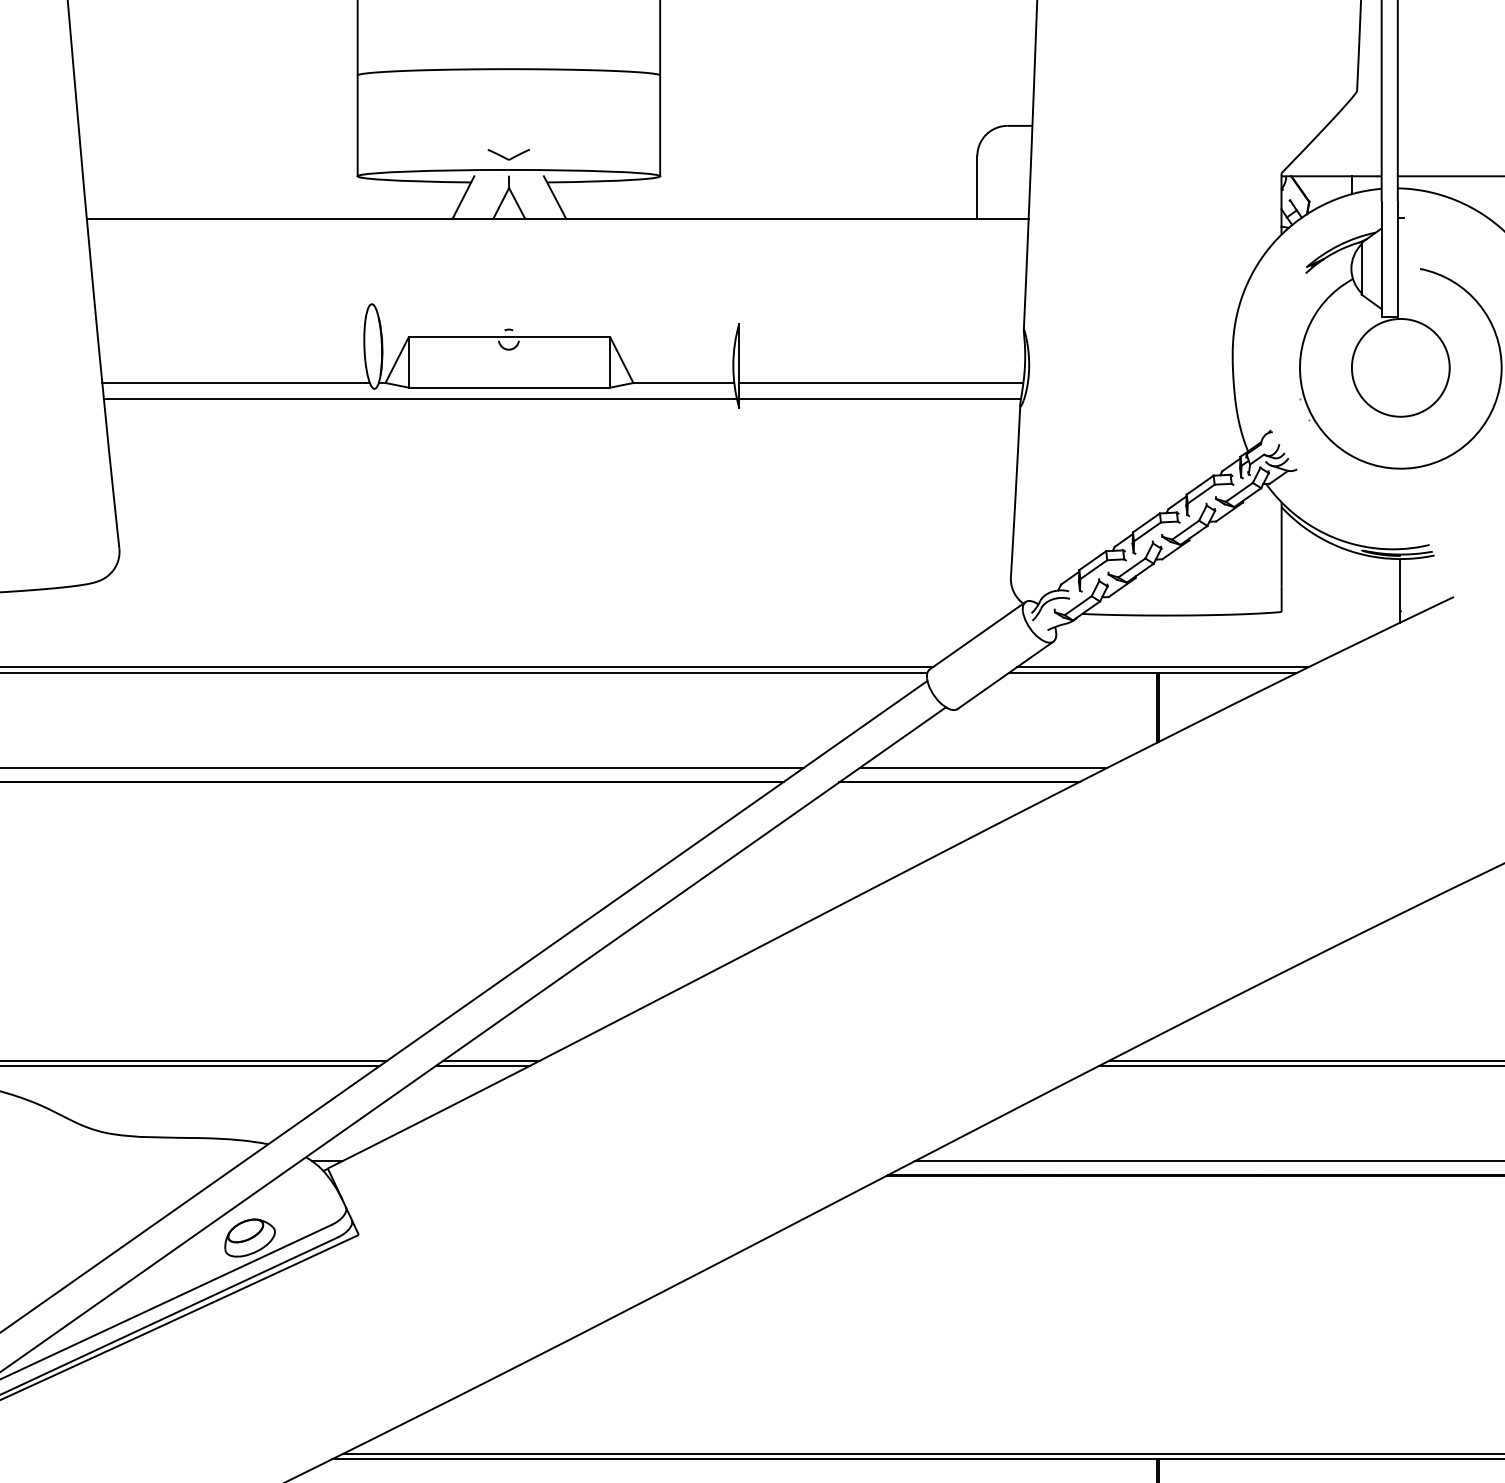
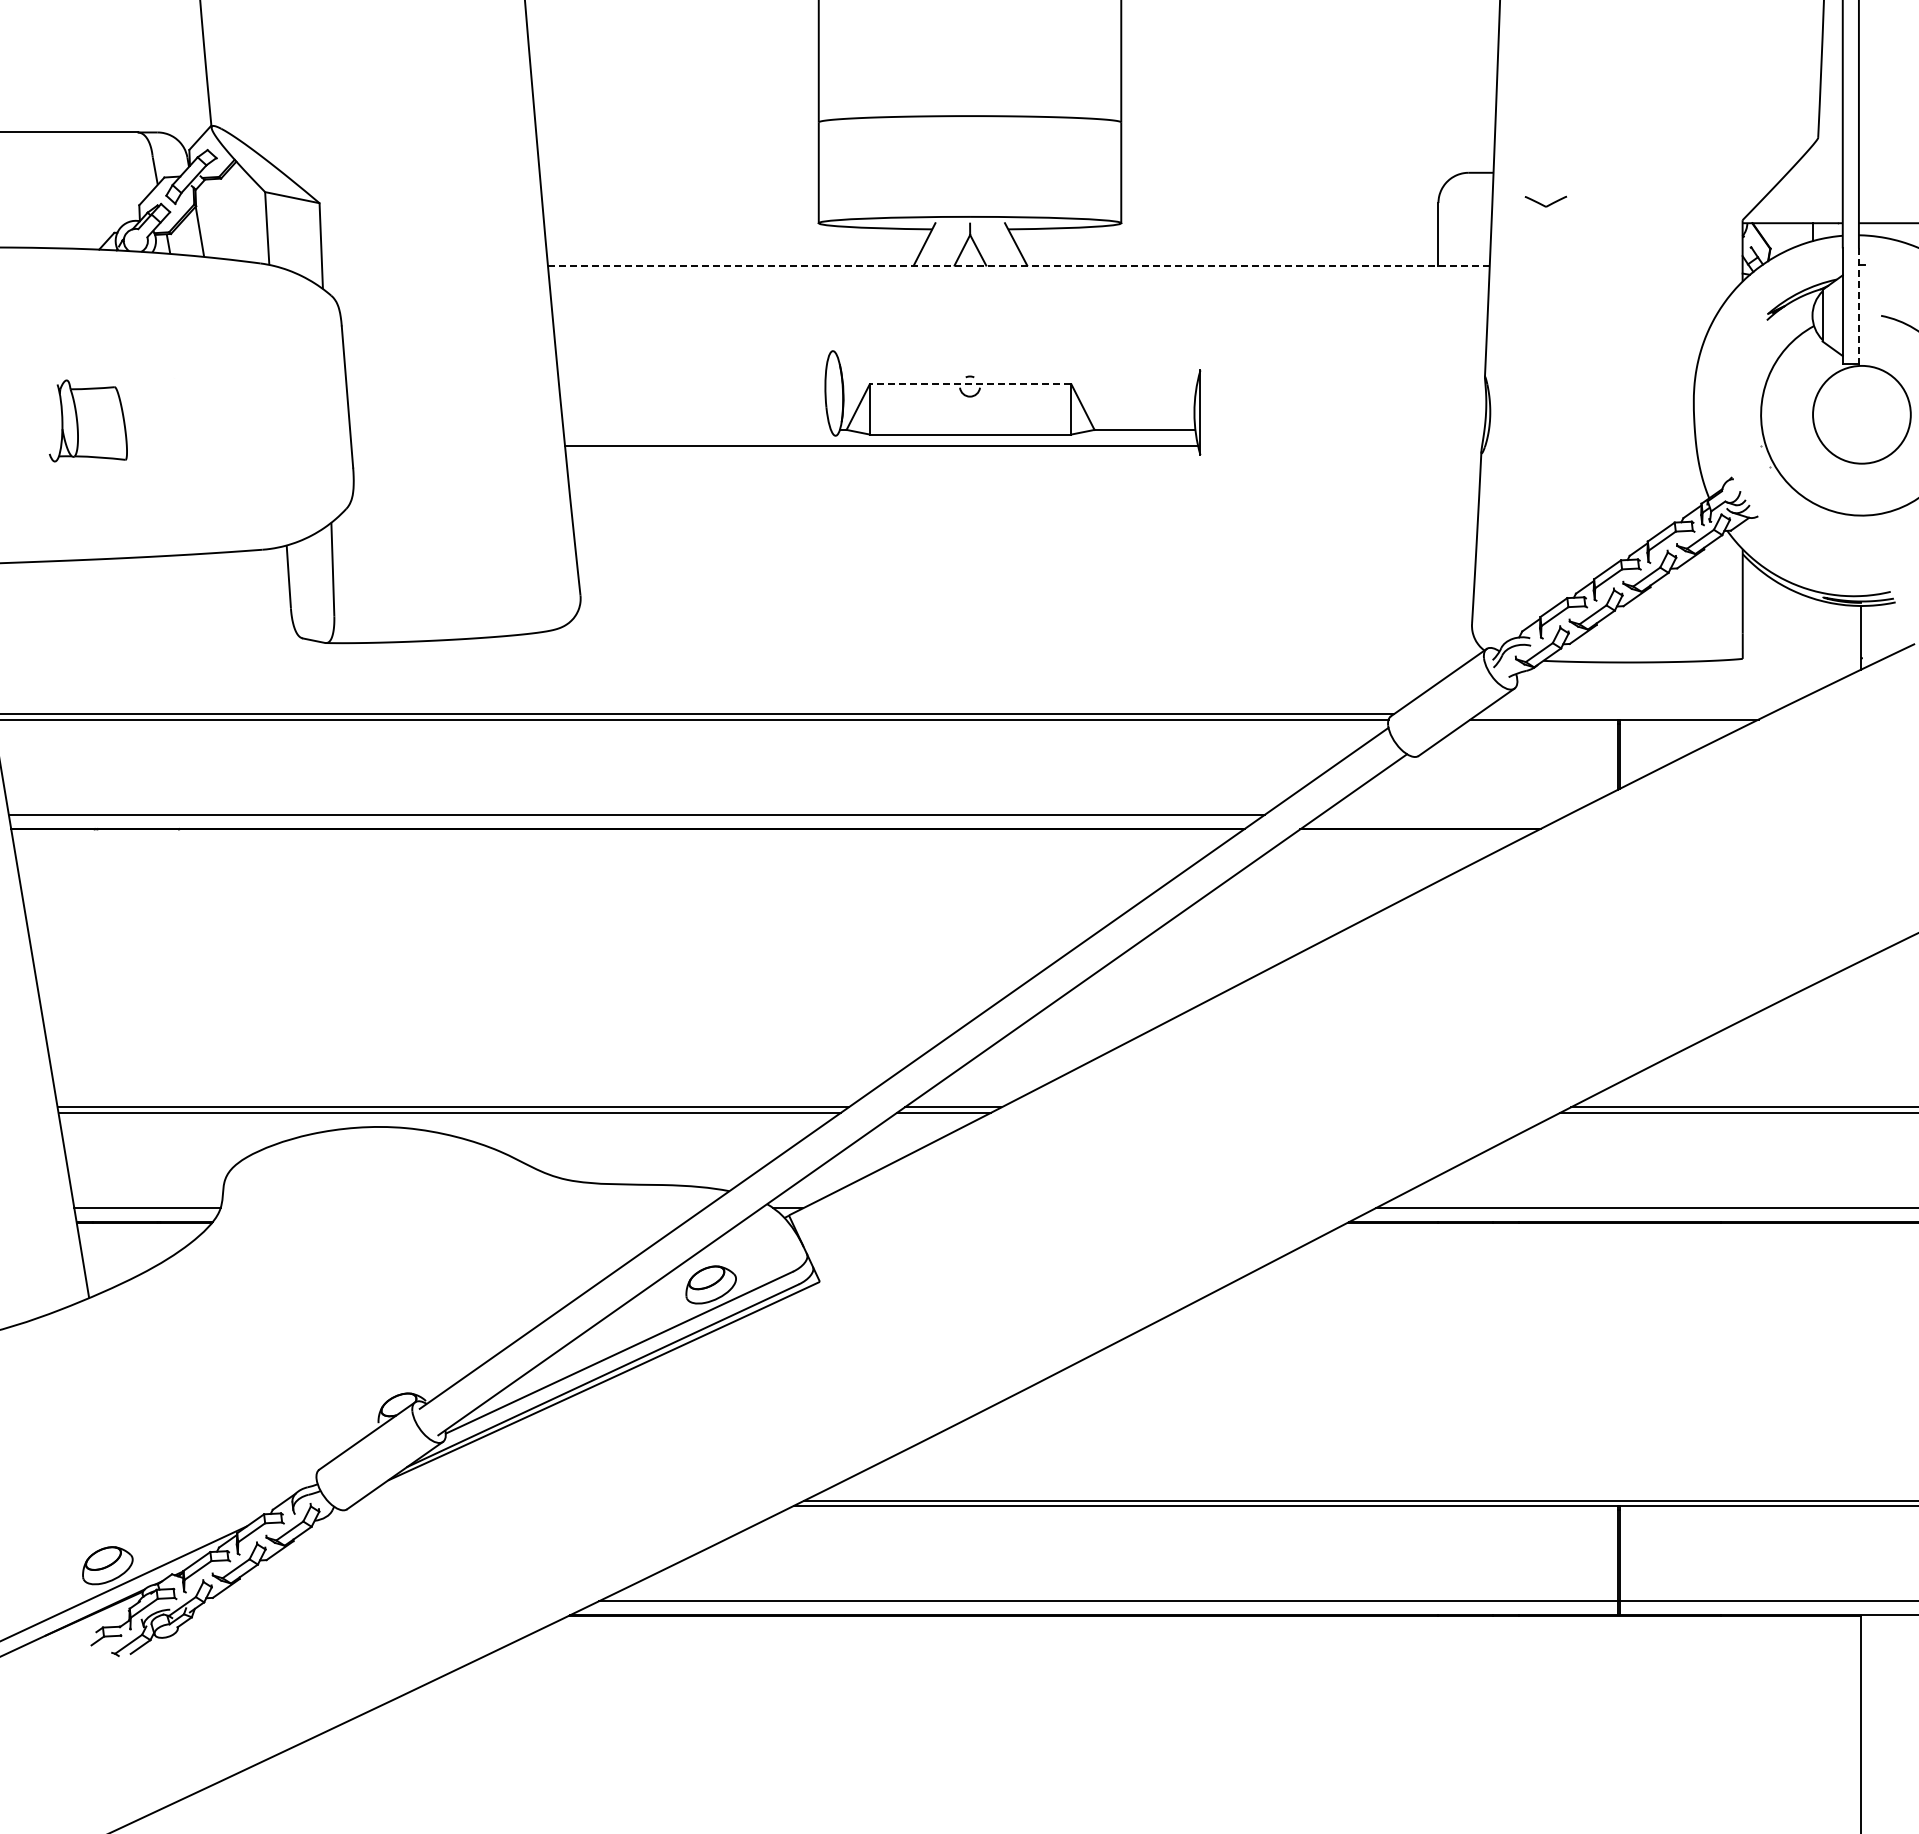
part: (508, 154) -> (1545, 201), moved
line: (557, 218) -> (1018, 265), solid -> dashed
line: (1397, 260) -> (1858, 307), solid -> dashed
line: (509, 337) -> (970, 384), solid -> dashed
line: (235, 382) -> (696, 429), removed
line: (881, 382) -> (1342, 429), removed
line: (880, 399) -> (1341, 446), removed
line: (1162, 667) -> (1623, 714), removed
line: (983, 767) -> (1444, 814), removed

